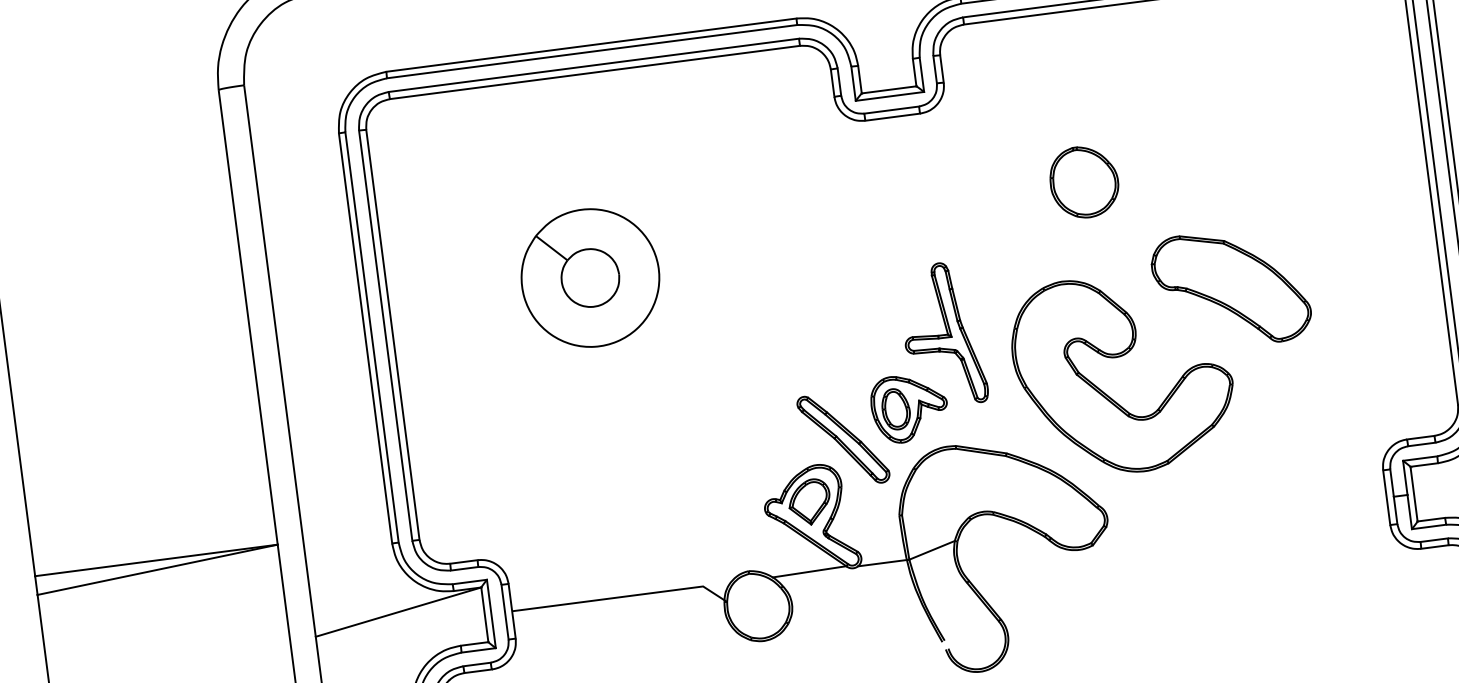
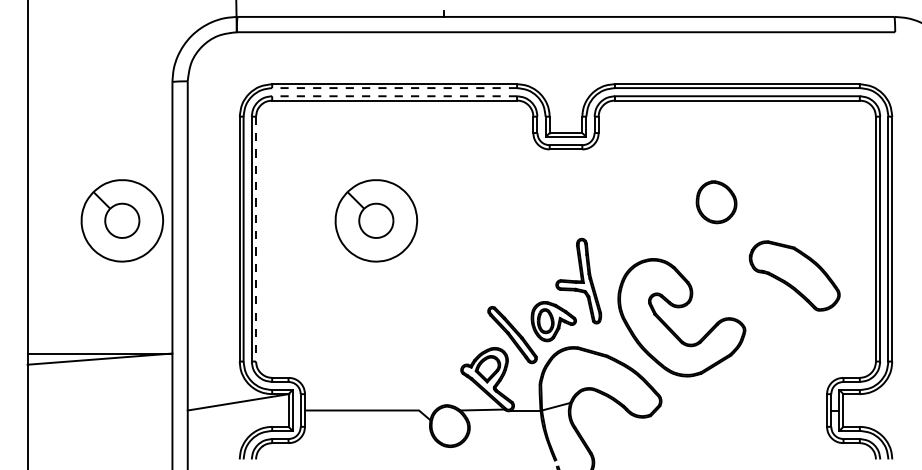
line: (592, 52) -> (394, 88), solid -> dashed
line: (593, 65) -> (394, 96), solid -> dashed
part: (1084, 182) -> (716, 202), moved
part: (1230, 287) -> (794, 275), moved
part: (165, 332) -> (122, 220), added
line: (393, 335) -> (256, 239), solid -> dashed

